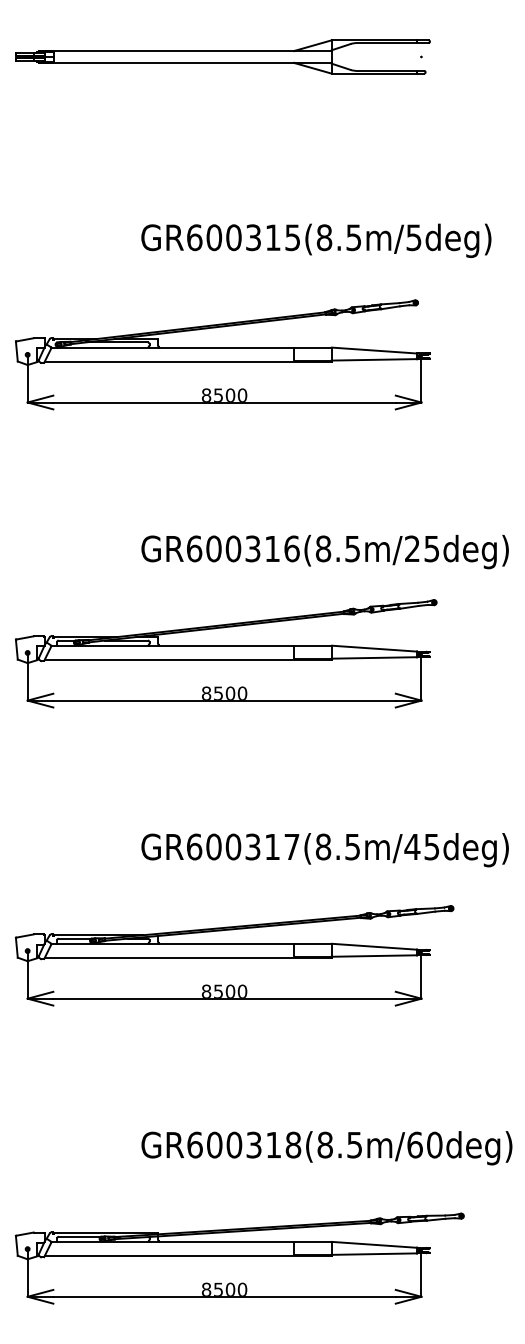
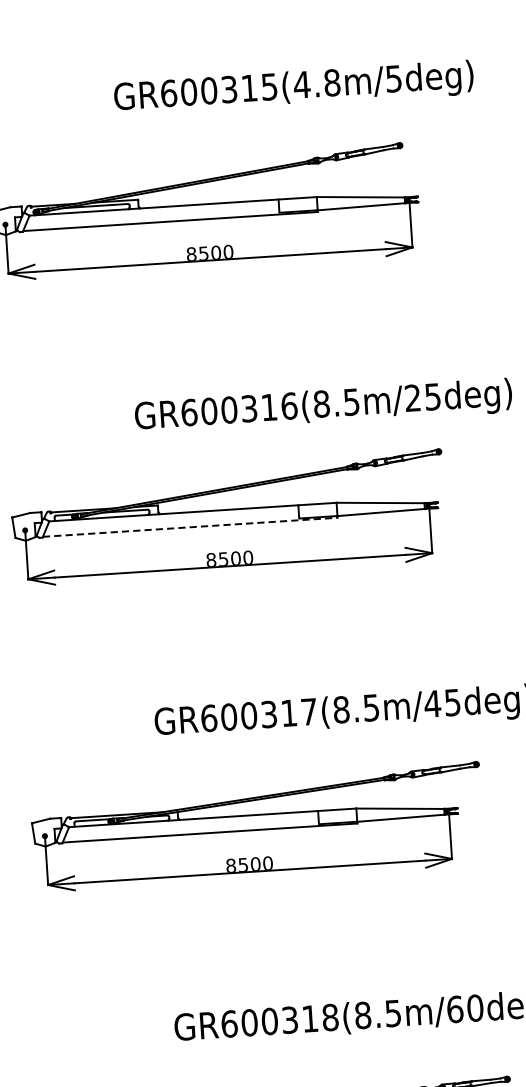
text: (338, 237) -> (316, 83), GR600315(8.5m/5deg) -> GR600315(4.8m/5deg)
line: (188, 660) -> (190, 527), solid -> dashed

